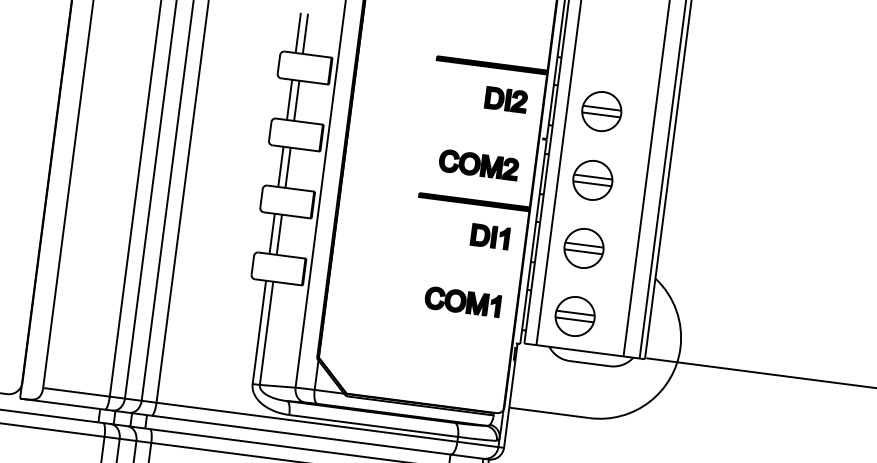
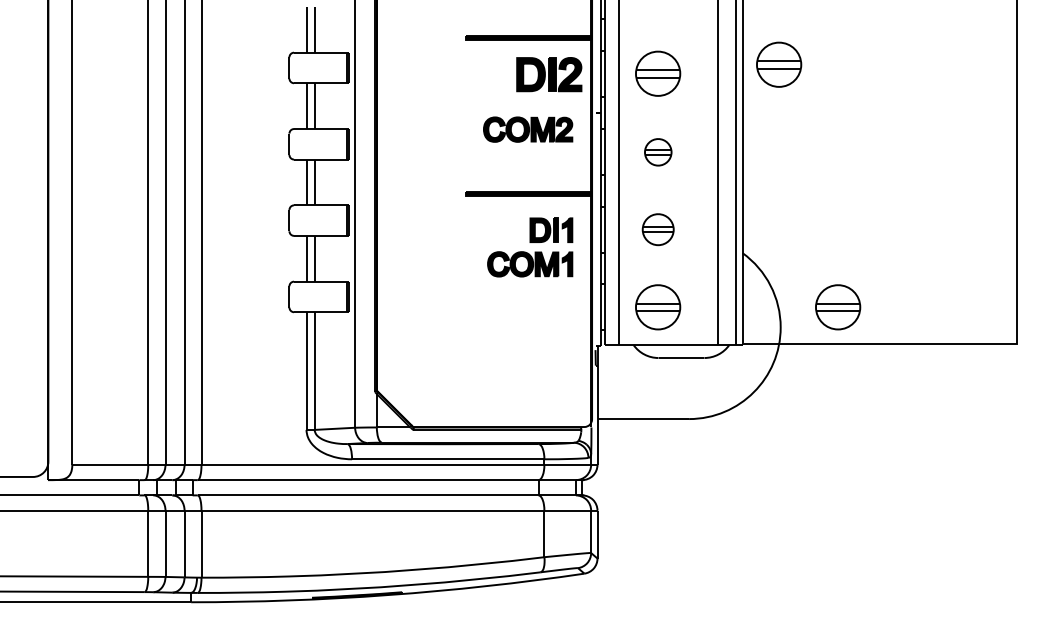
part: (506, 99) -> (549, 74), size x1.4
part: (709, 117) -> (779, 64), added
part: (479, 165) -> (528, 129), moved
part: (593, 180) -> (658, 152), size x0.6
part: (584, 248) -> (658, 229), size x0.7
part: (463, 302) -> (530, 264), moved
part: (733, 337) -> (838, 307), added

